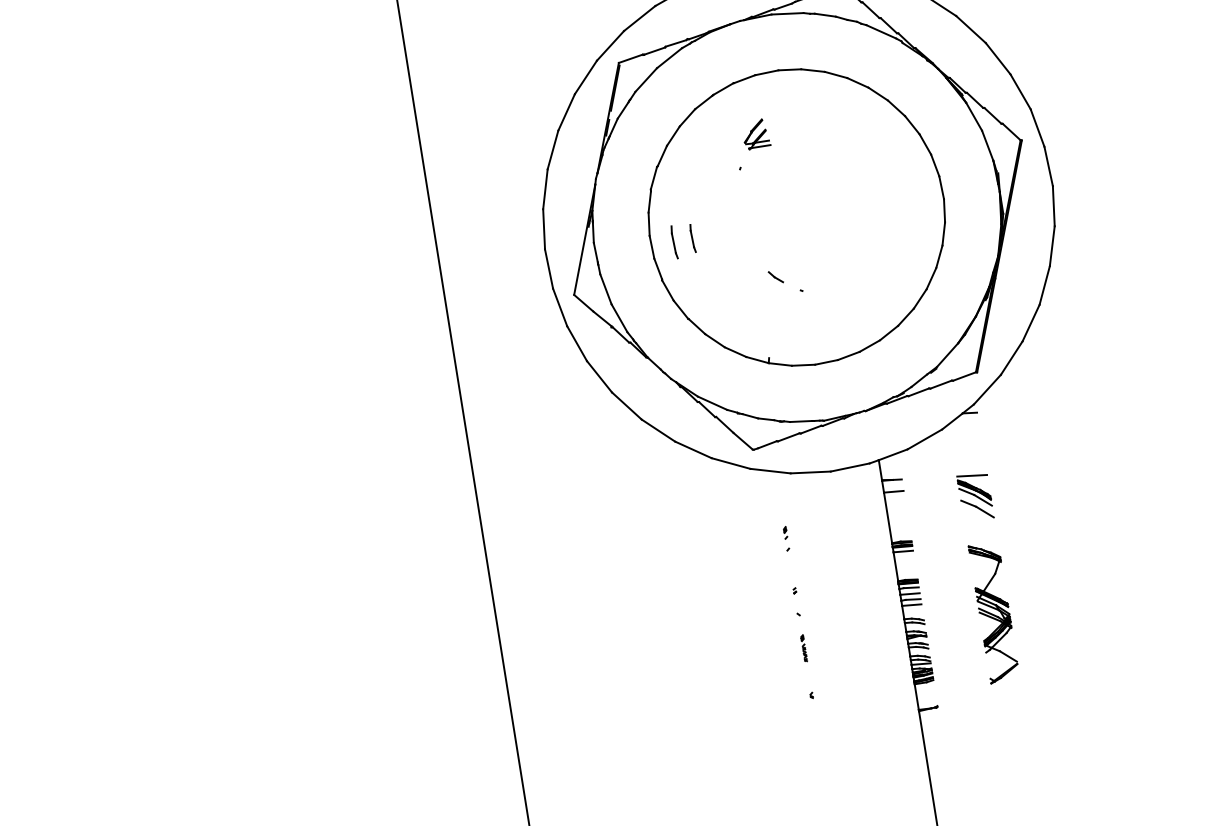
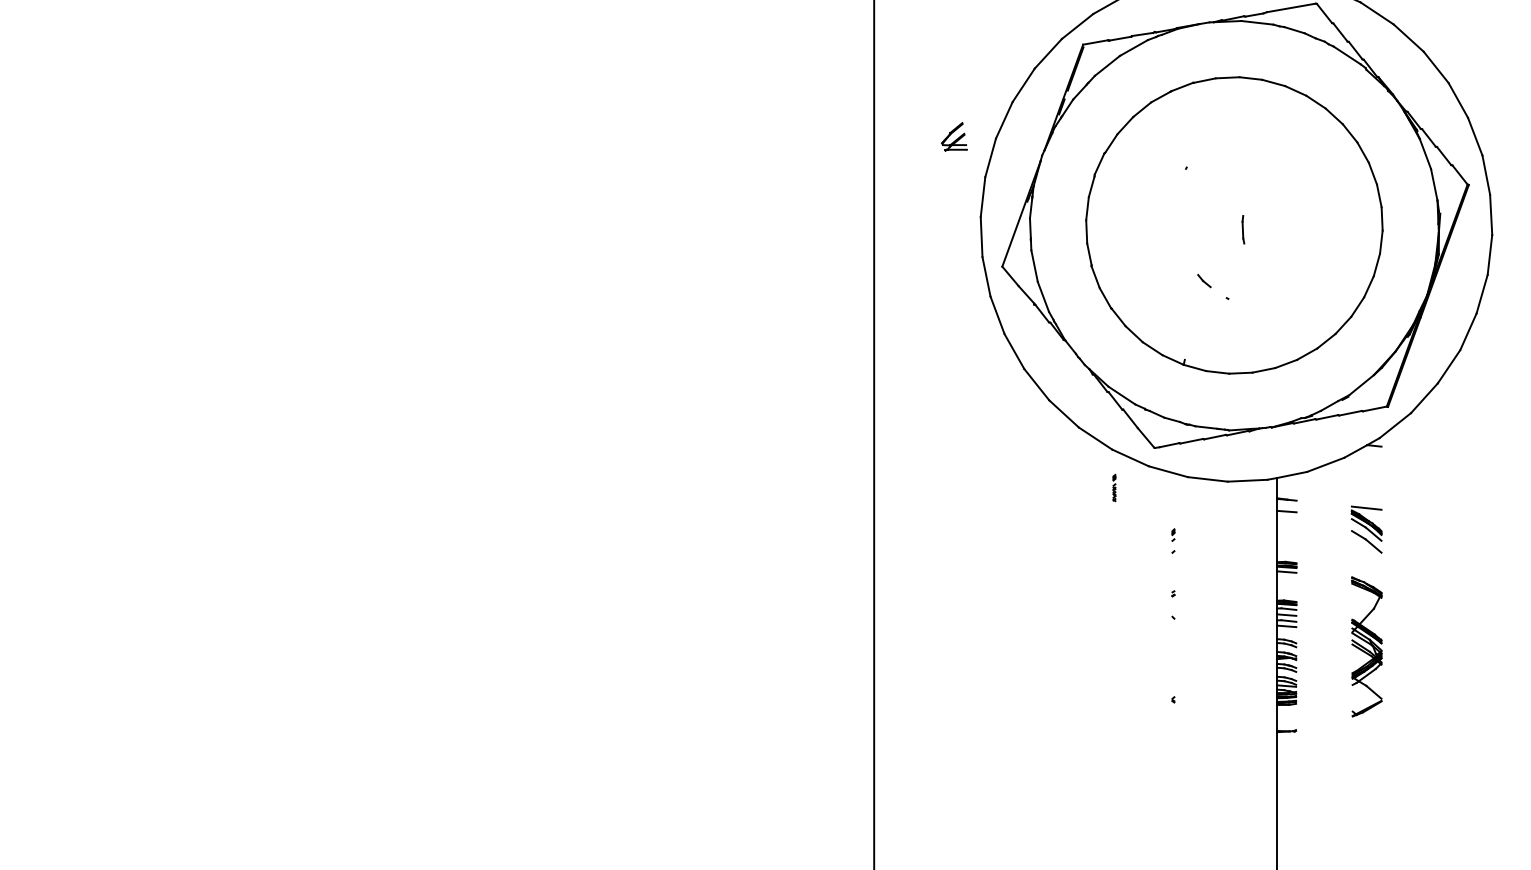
part: (756, 133) -> (954, 136), moved
part: (692, 238) -> (1243, 229), moved
part: (674, 242) -> (1109, 230), removed
line: (804, 647) -> (1114, 487), moved

